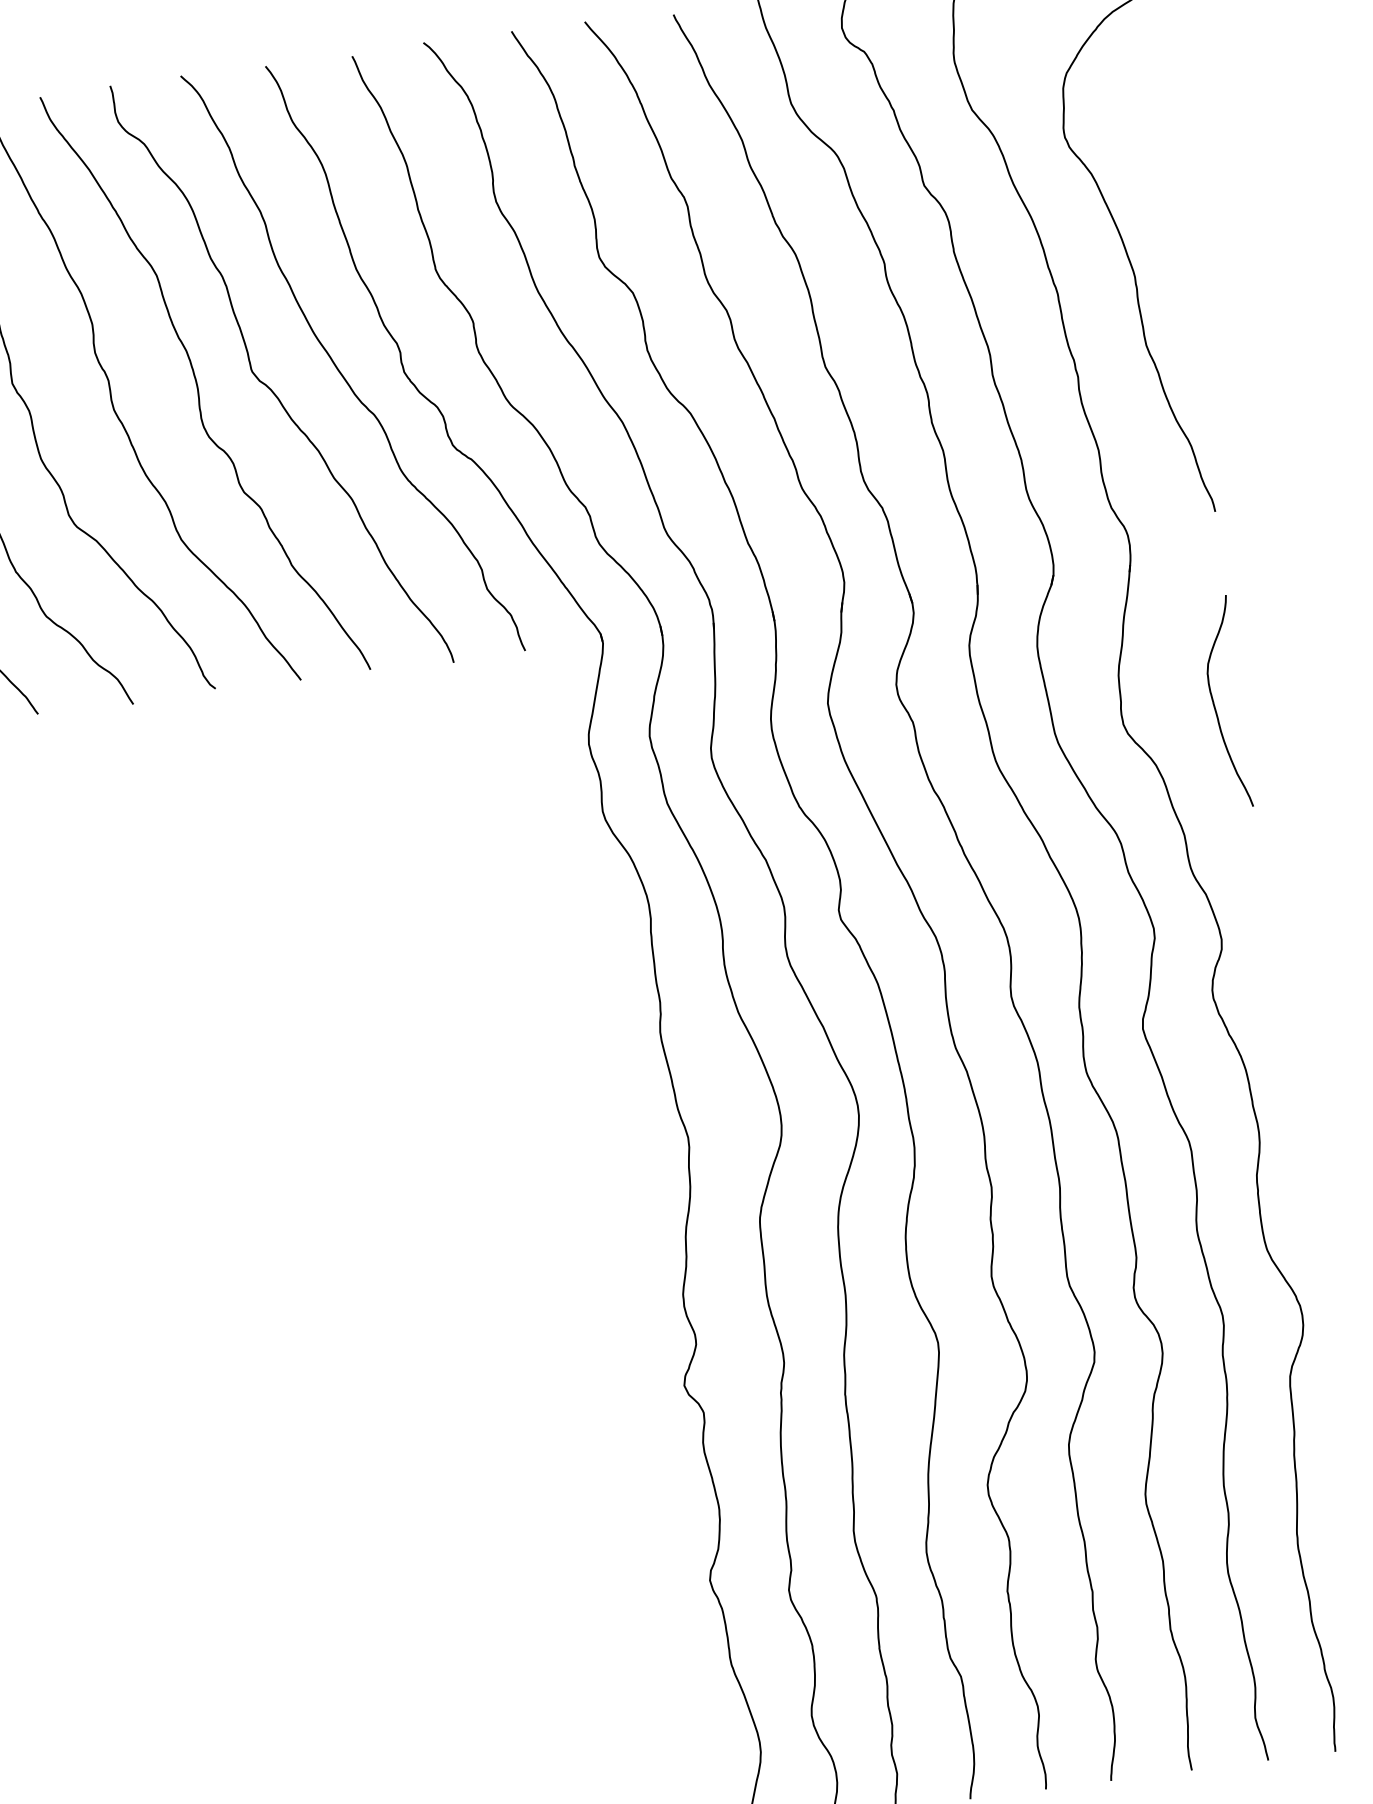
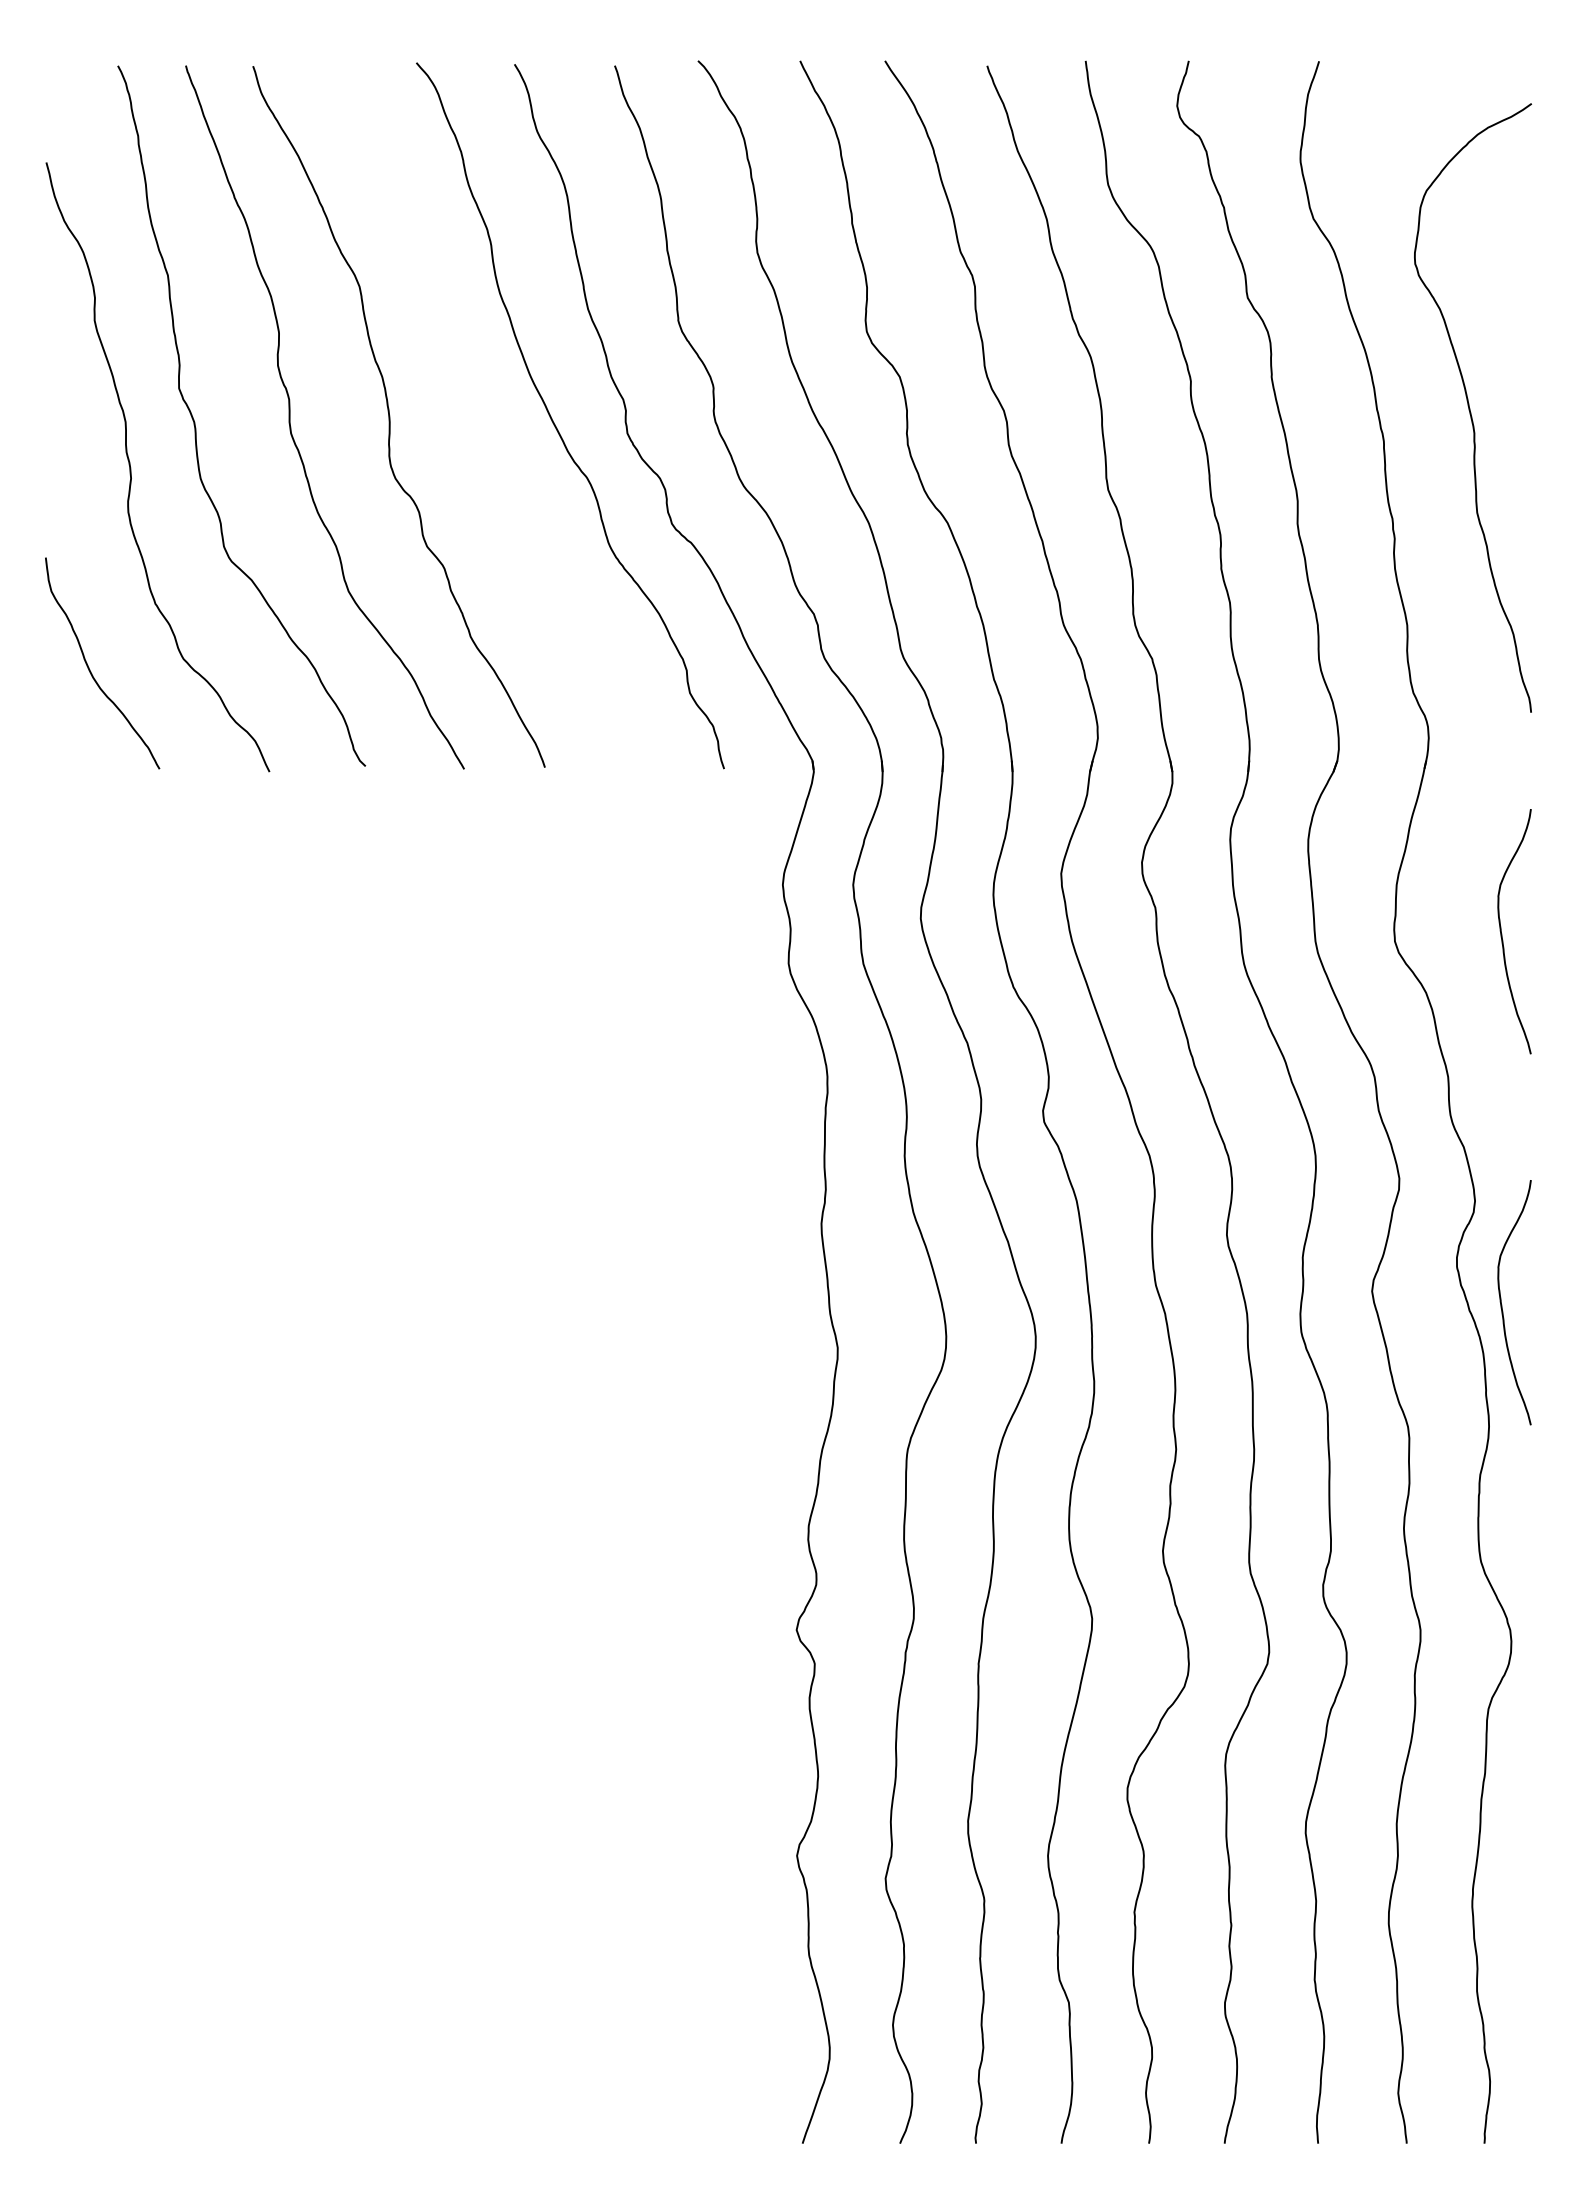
curve: (270, 387) -> (472, 431), removed
curve: (1256, 1025) -> (1502, 1304), added

